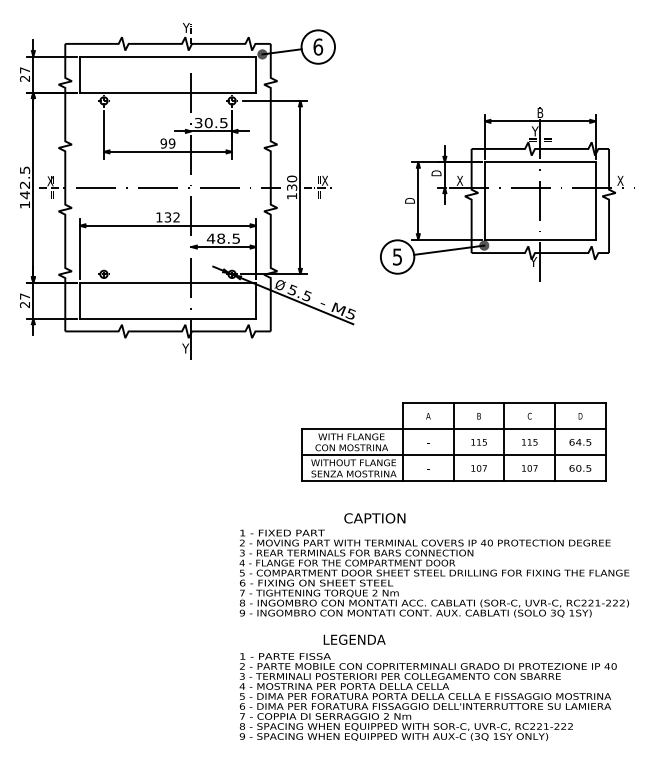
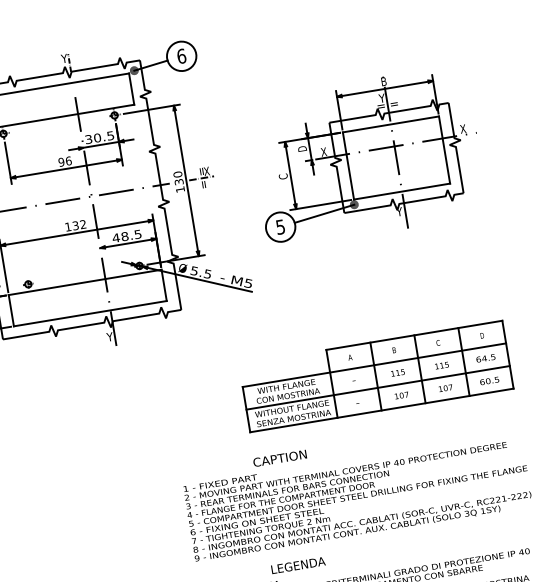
text: (171, 143) -> (68, 161), 99 -> 96
text: (409, 200) -> (282, 176), D -> C
part: (453, 441) -> (375, 375), moved
text: (374, 518) -> (279, 458), moved

